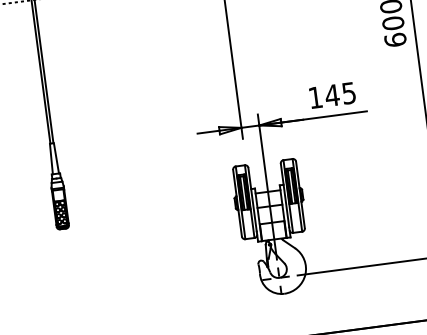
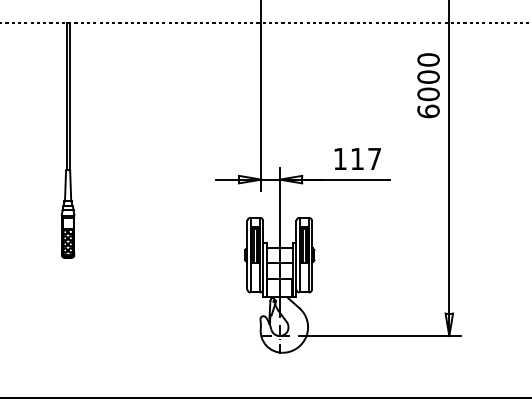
text: (340, 94) -> (365, 159), 145 -> 117

